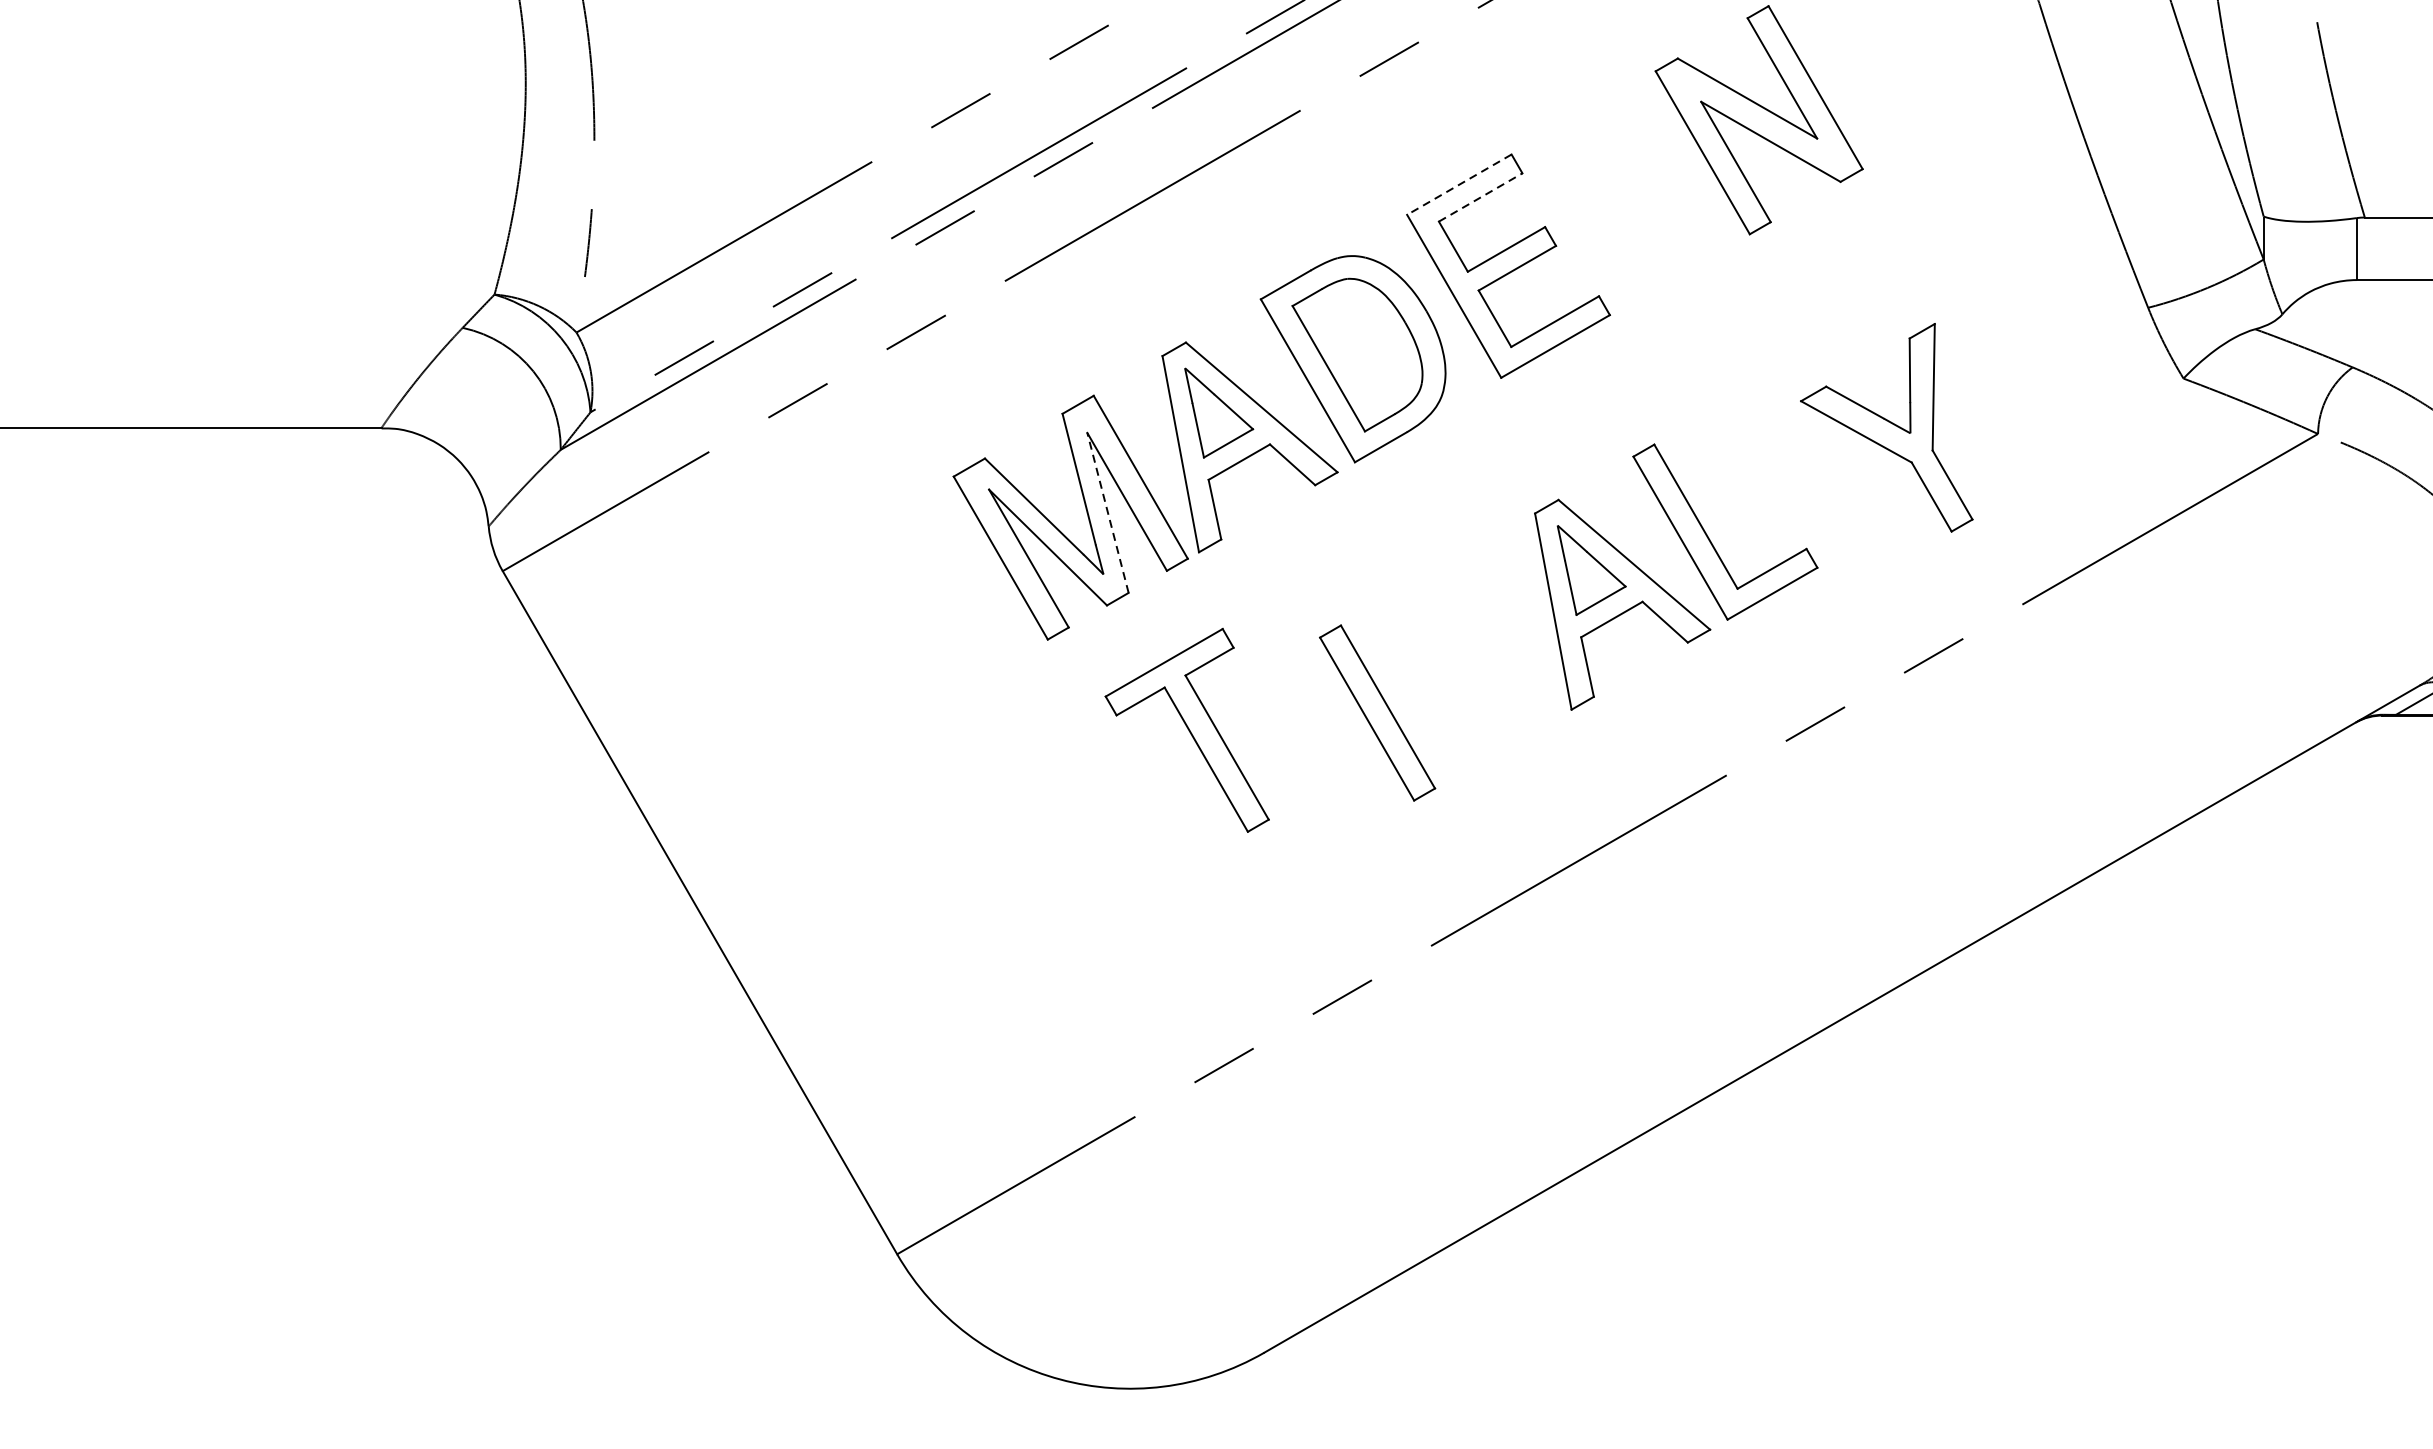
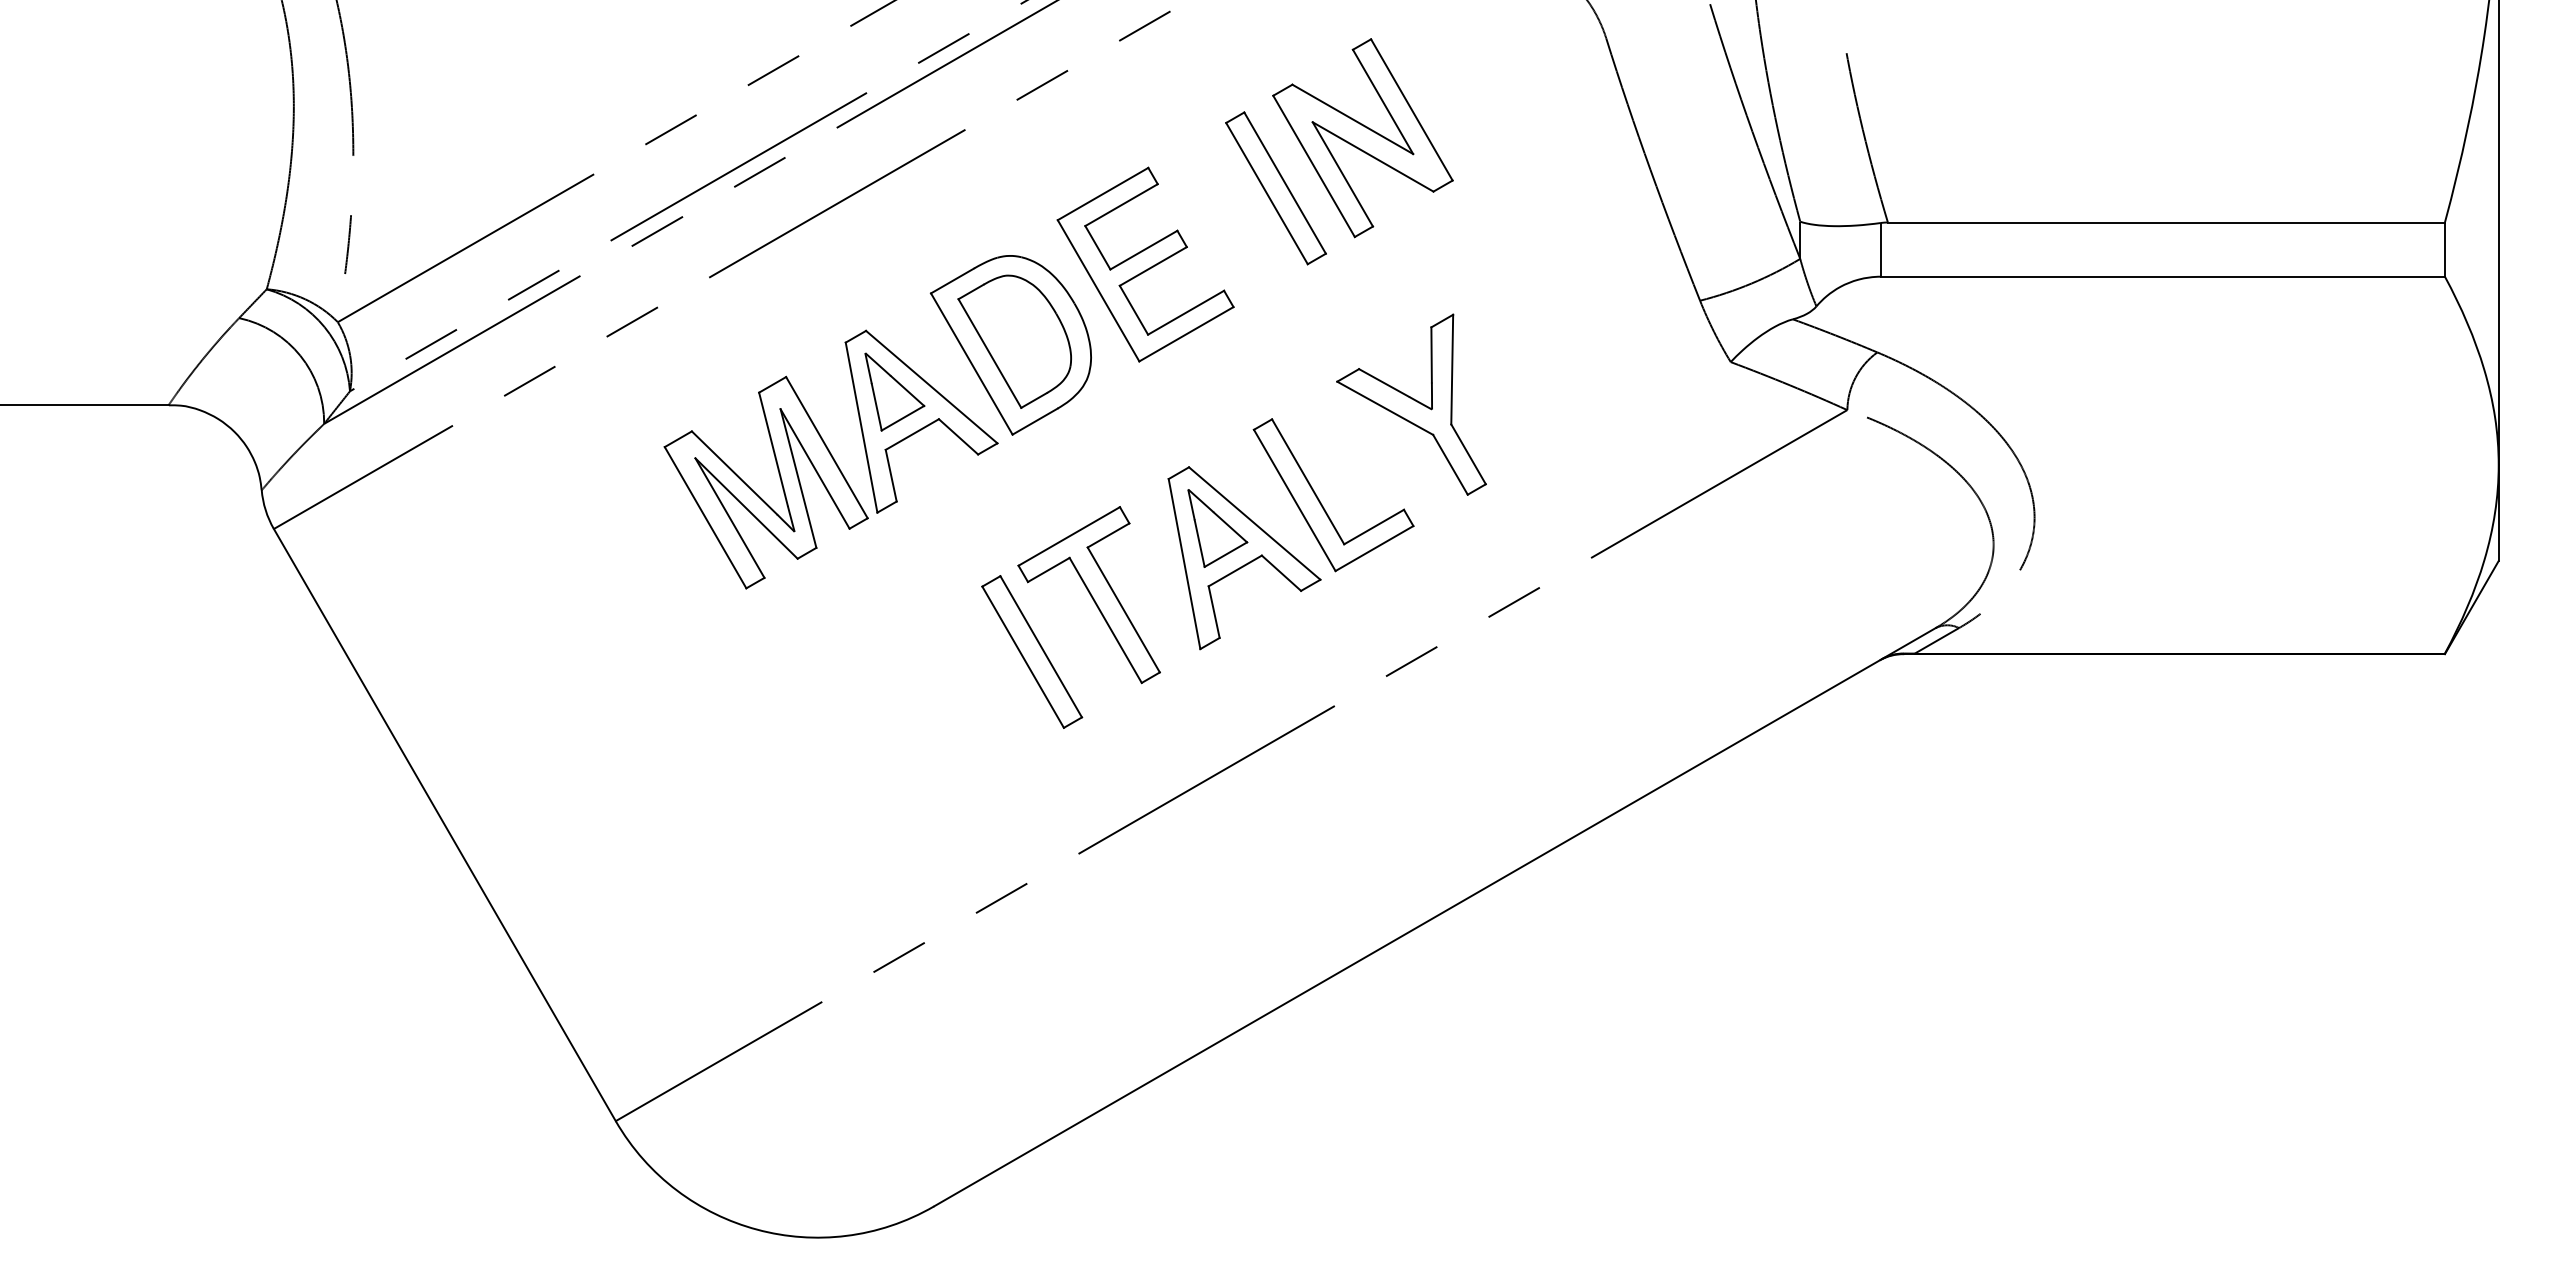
part: (1658, 178) -> (1275, 188), added
line: (1458, 185) -> (1102, 194), dashed -> solid
line: (1480, 197) -> (1121, 205), dashed -> solid
part: (1886, 427) -> (1411, 404), moved
line: (1107, 512) -> (798, 478), dashed -> solid
part: (1186, 730) -> (1088, 595), moved

